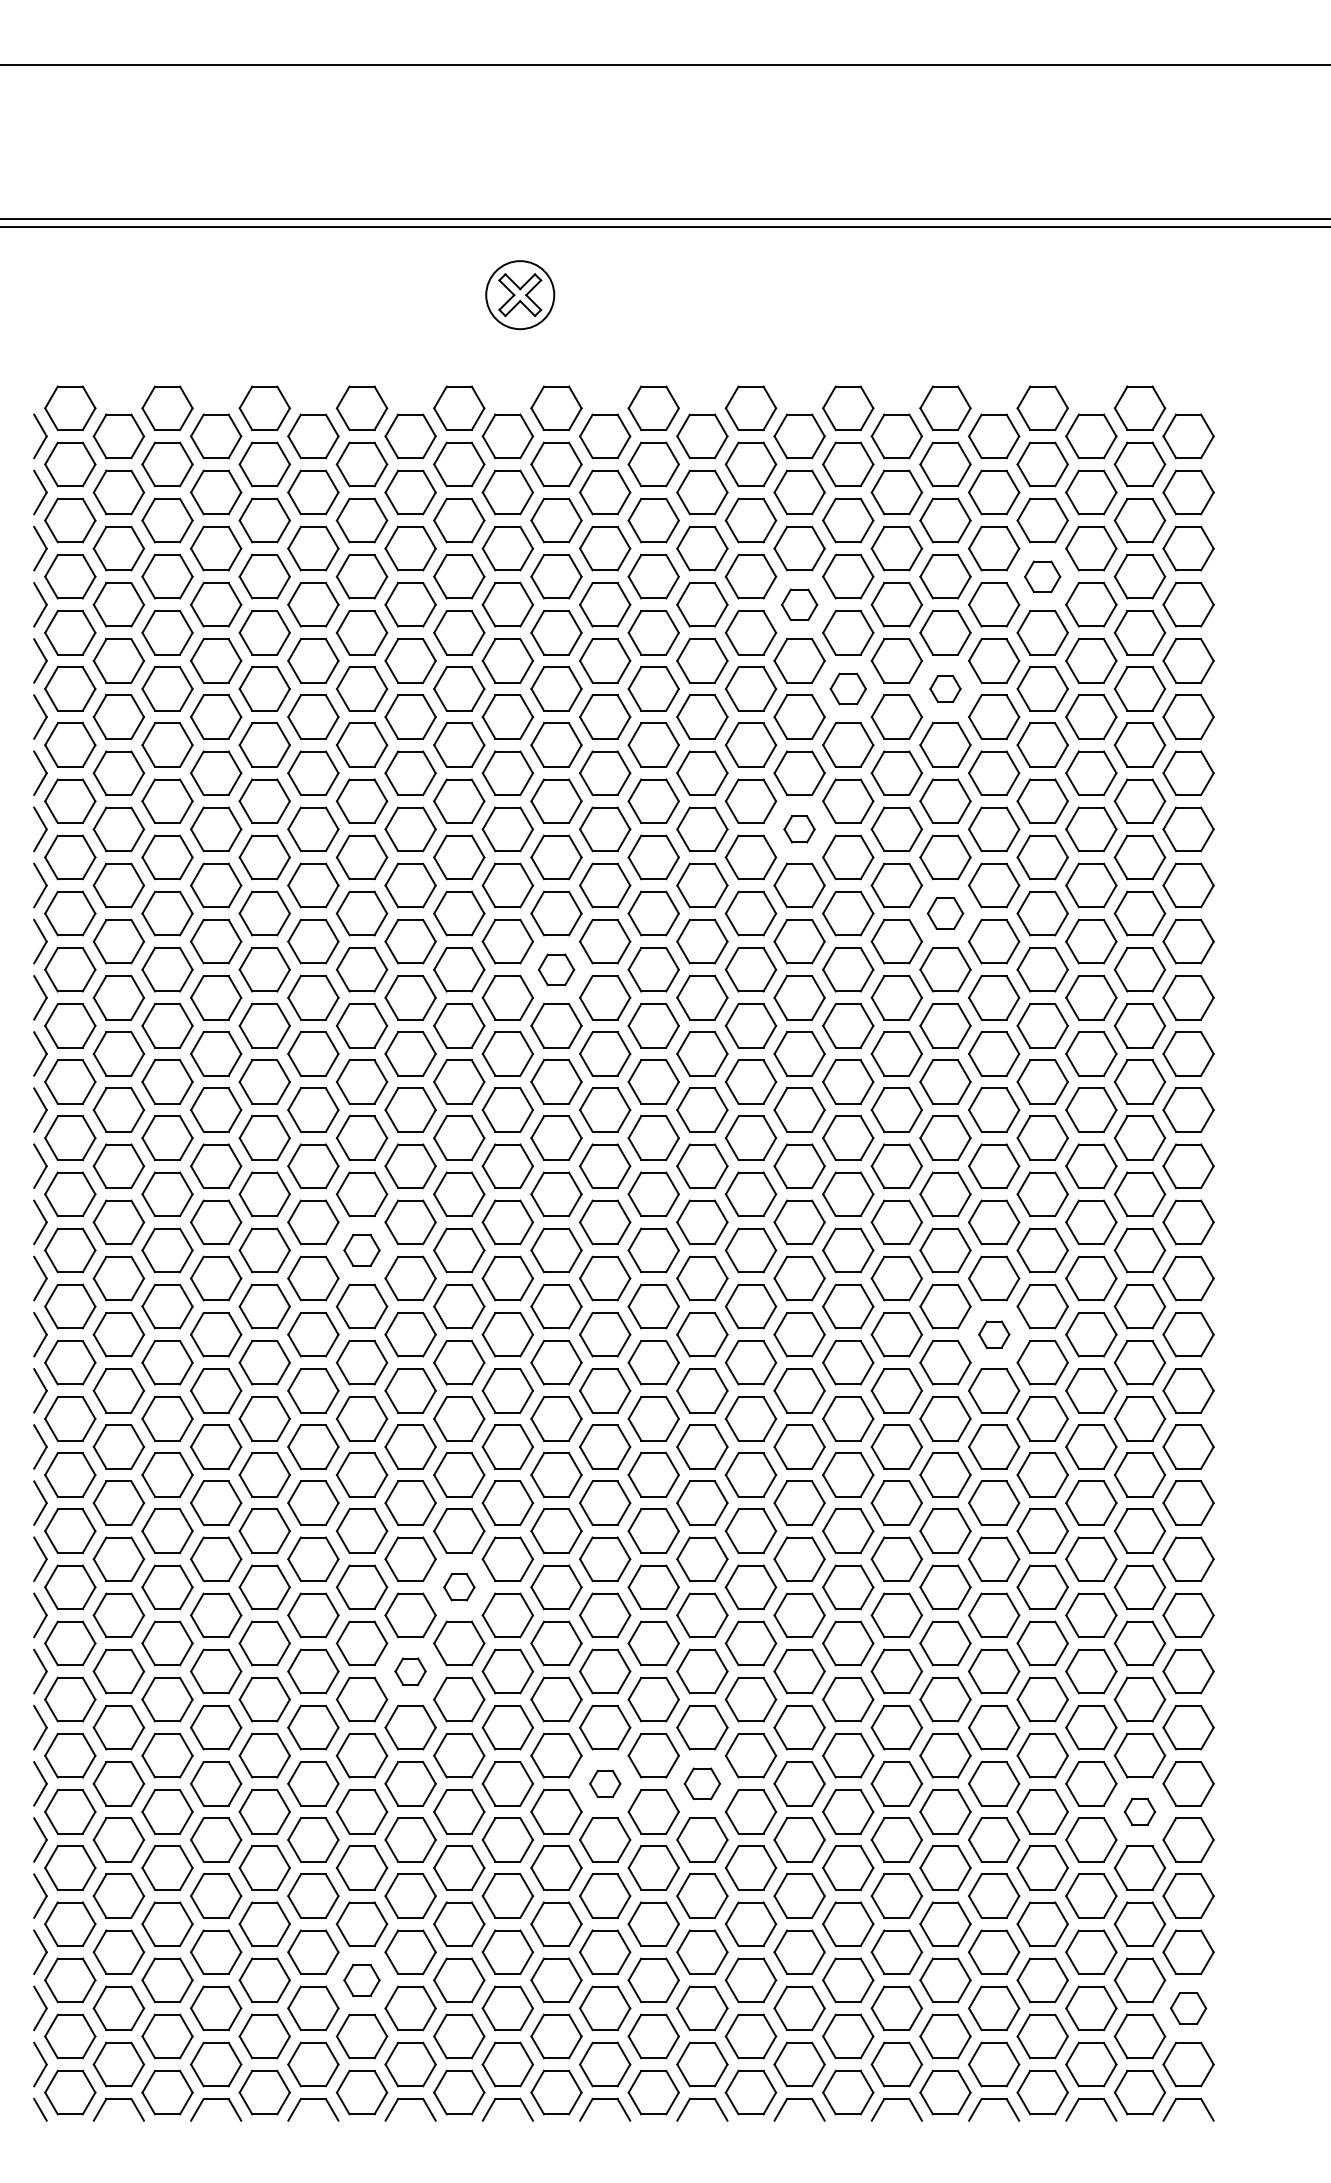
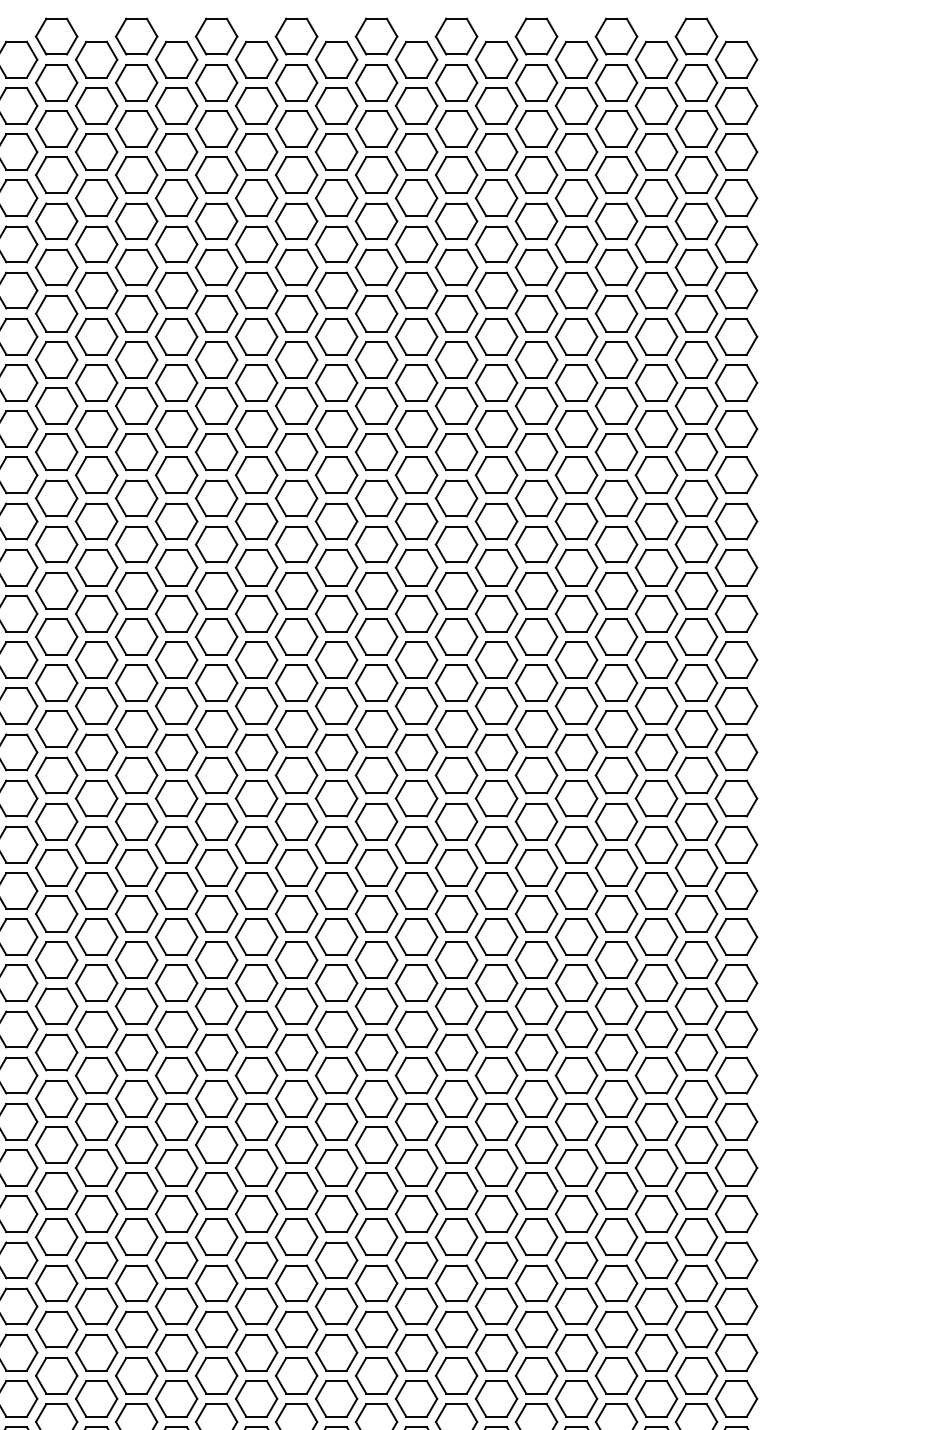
part: (1042, 576) -> (616, 174), size x1.43
part: (799, 604) -> (416, 198), size x1.43
part: (848, 688) -> (456, 267), size x1.43
part: (945, 688) -> (536, 267), size x1.67
part: (799, 829) -> (416, 383), size x1.67
part: (945, 913) -> (536, 452), size x1.43
part: (556, 969) -> (216, 498), size x1.43
part: (361, 1250) -> (56, 729), size x1.43
part: (994, 1334) -> (576, 798), size x1.67
part: (459, 1587) -> (136, 1006), size x1.67
part: (410, 1671) -> (96, 1075), size x1.67
part: (605, 1783) -> (256, 1167), size x1.67
part: (702, 1783) -> (336, 1167), size x1.43
part: (1139, 1811) -> (696, 1190), size x1.67
part: (361, 1980) -> (56, 1329), size x1.43
part: (1188, 2008) -> (736, 1352), size x1.43

